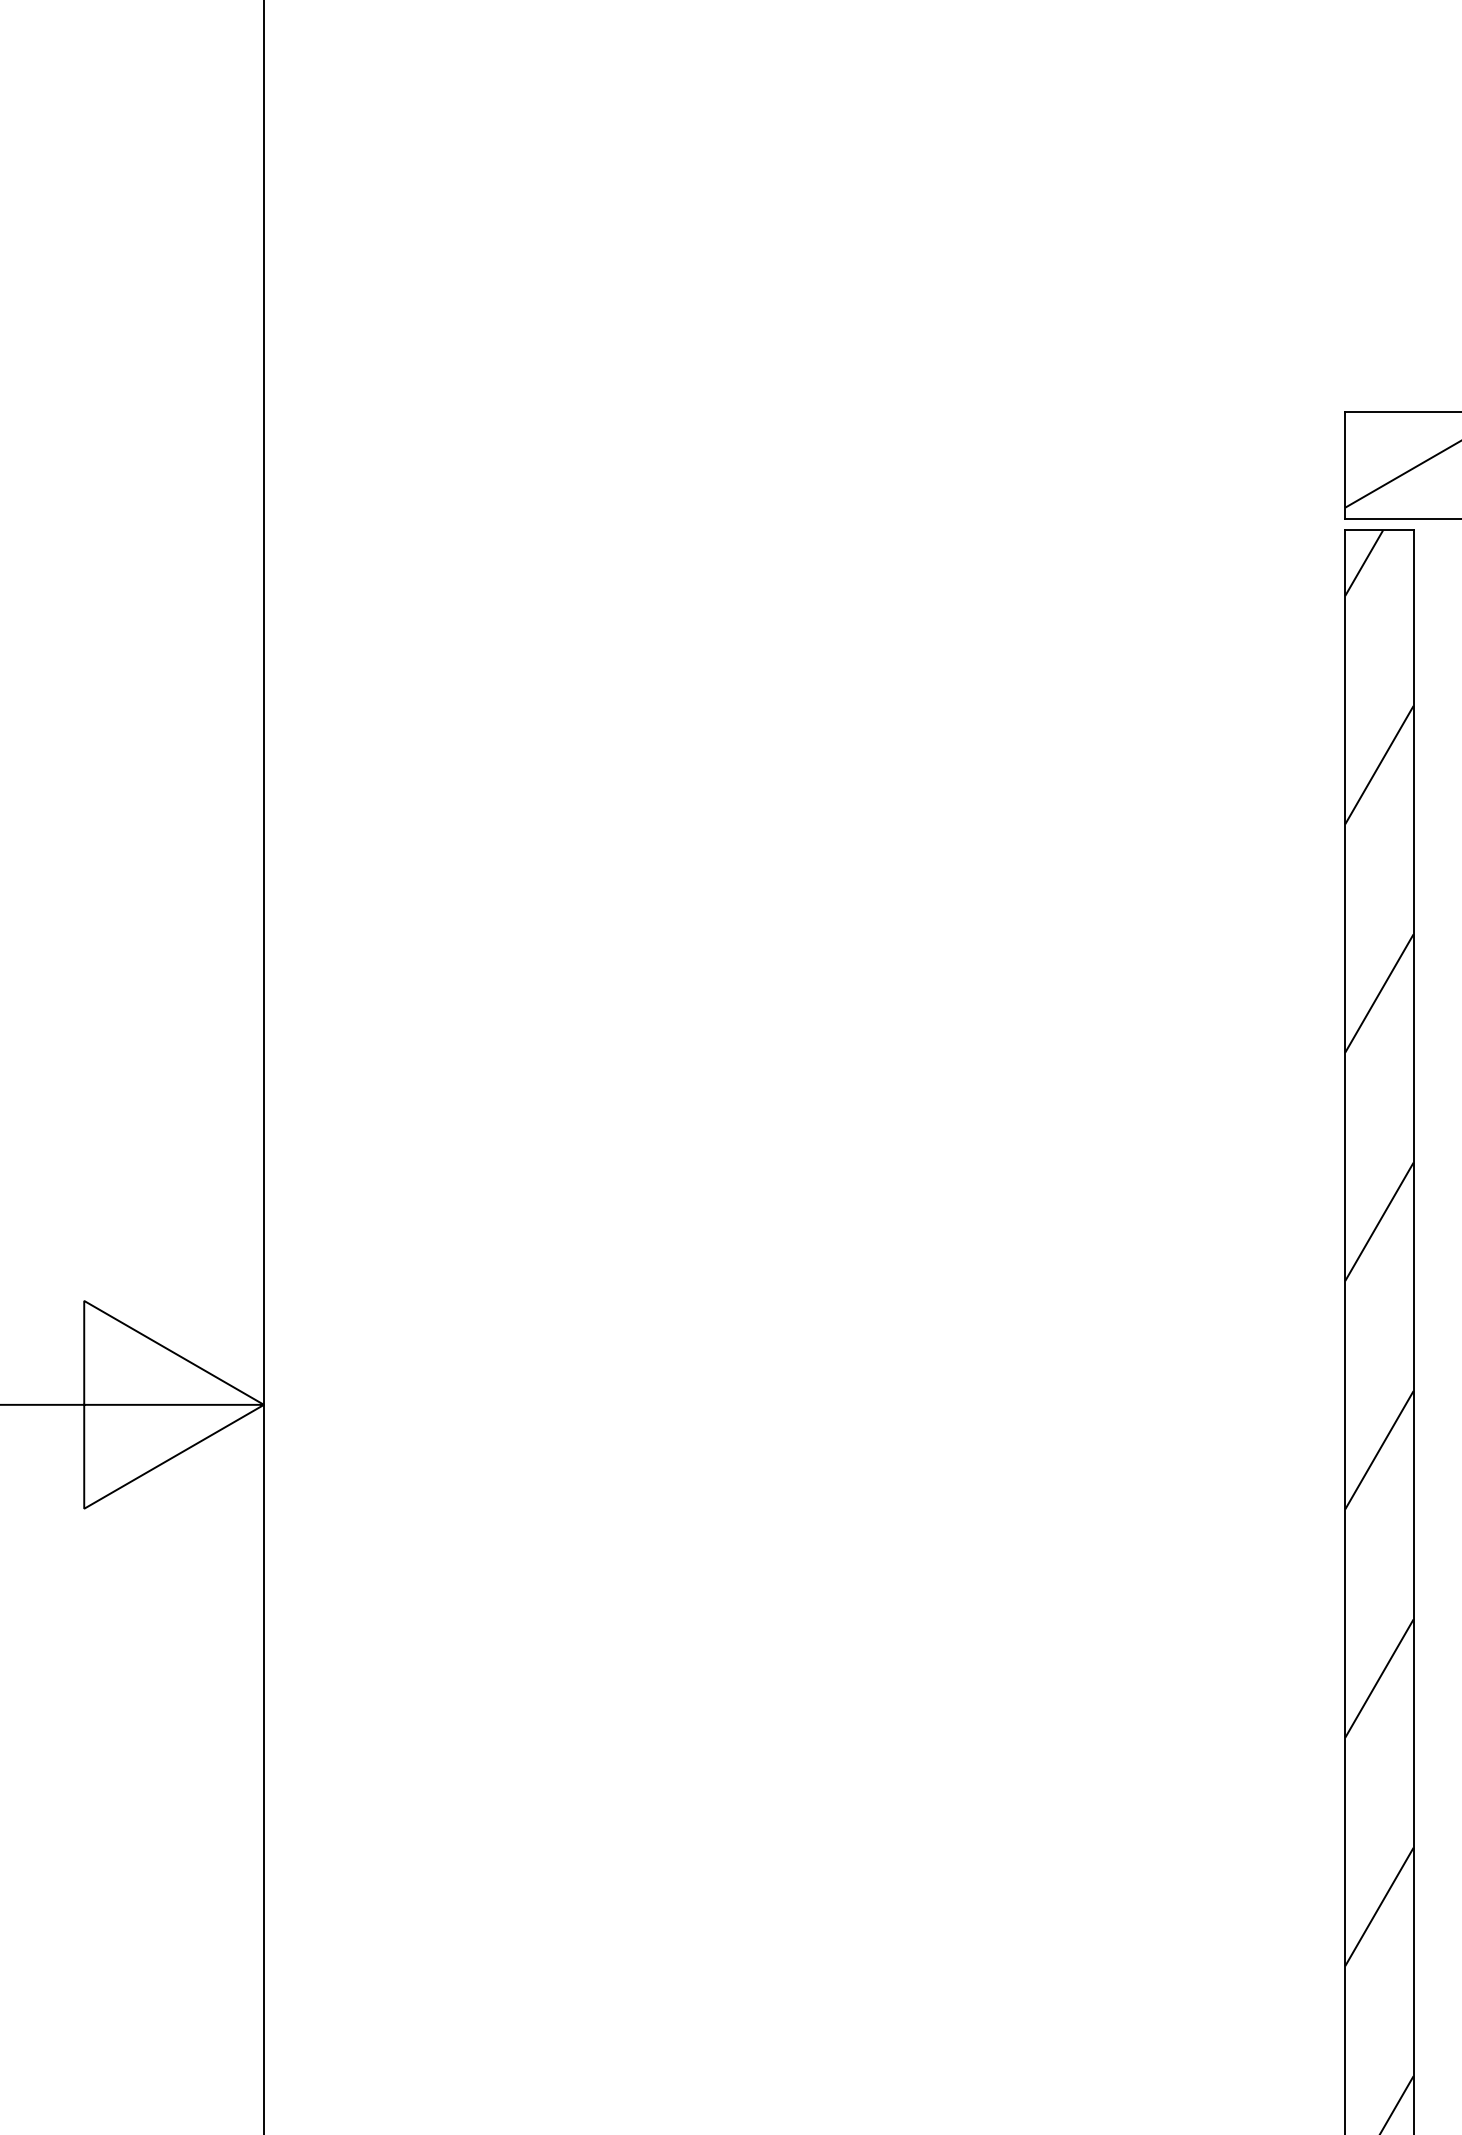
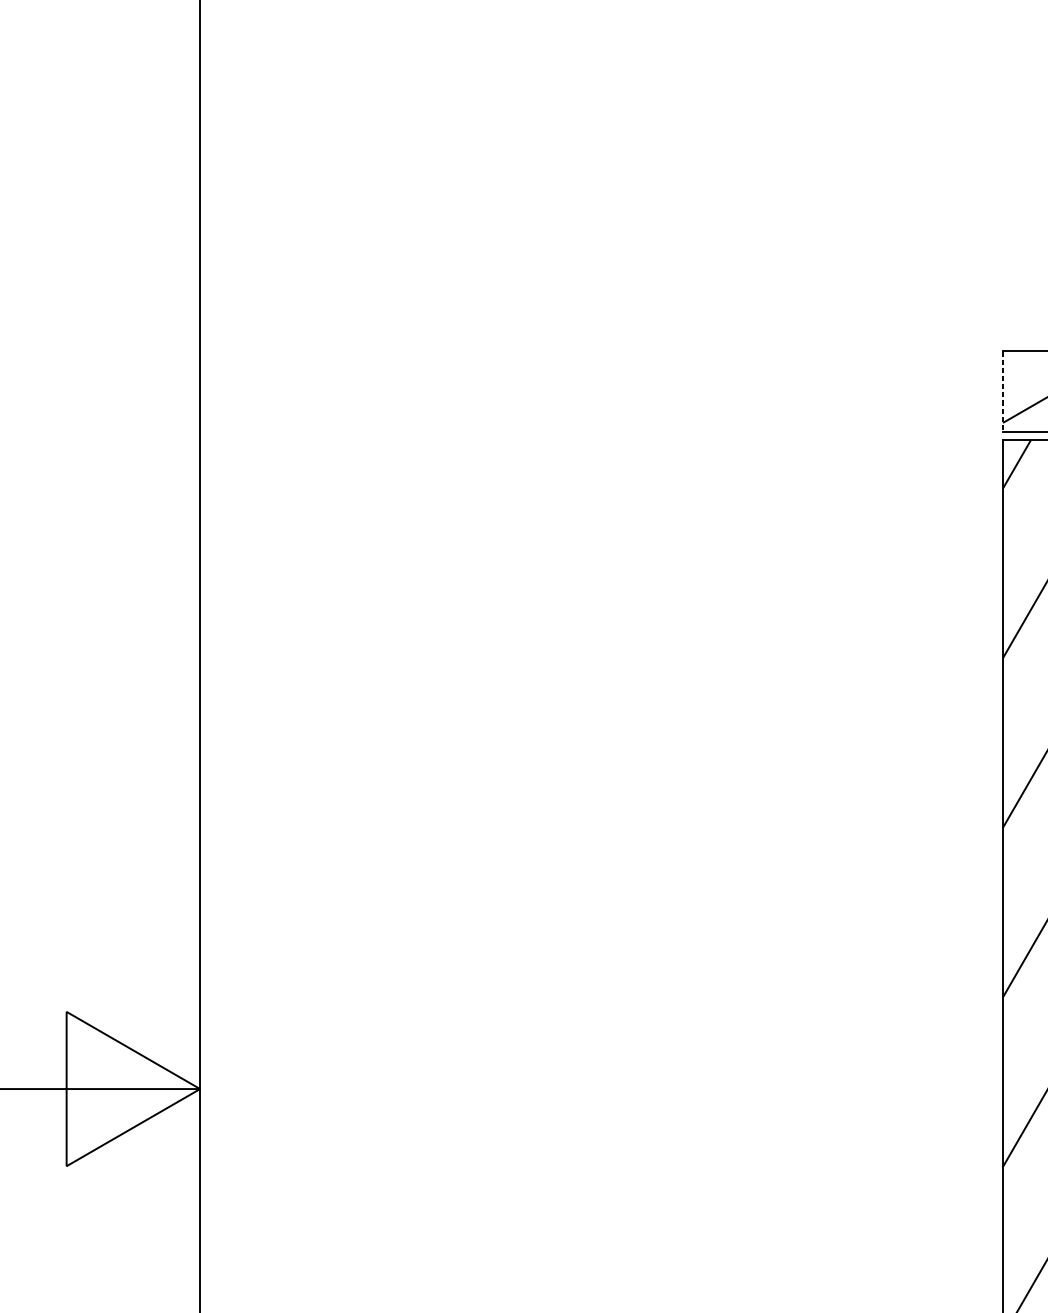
line: (1345, 465) -> (1003, 391), solid -> dashed

